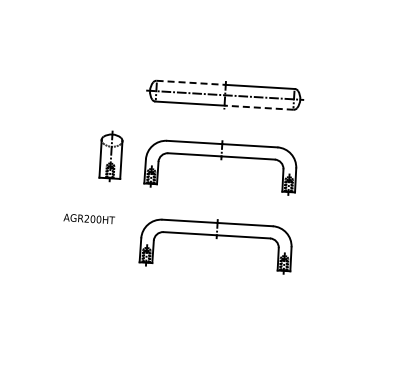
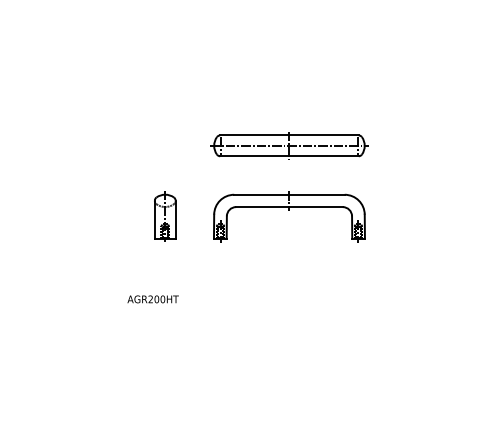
line: (190, 82) -> (254, 135), dashed -> solid
line: (259, 107) -> (324, 156), dashed -> solid
part: (111, 156) -> (165, 216), moved
text: (88, 219) -> (152, 299), moved
part: (216, 244) -> (289, 295), removed

